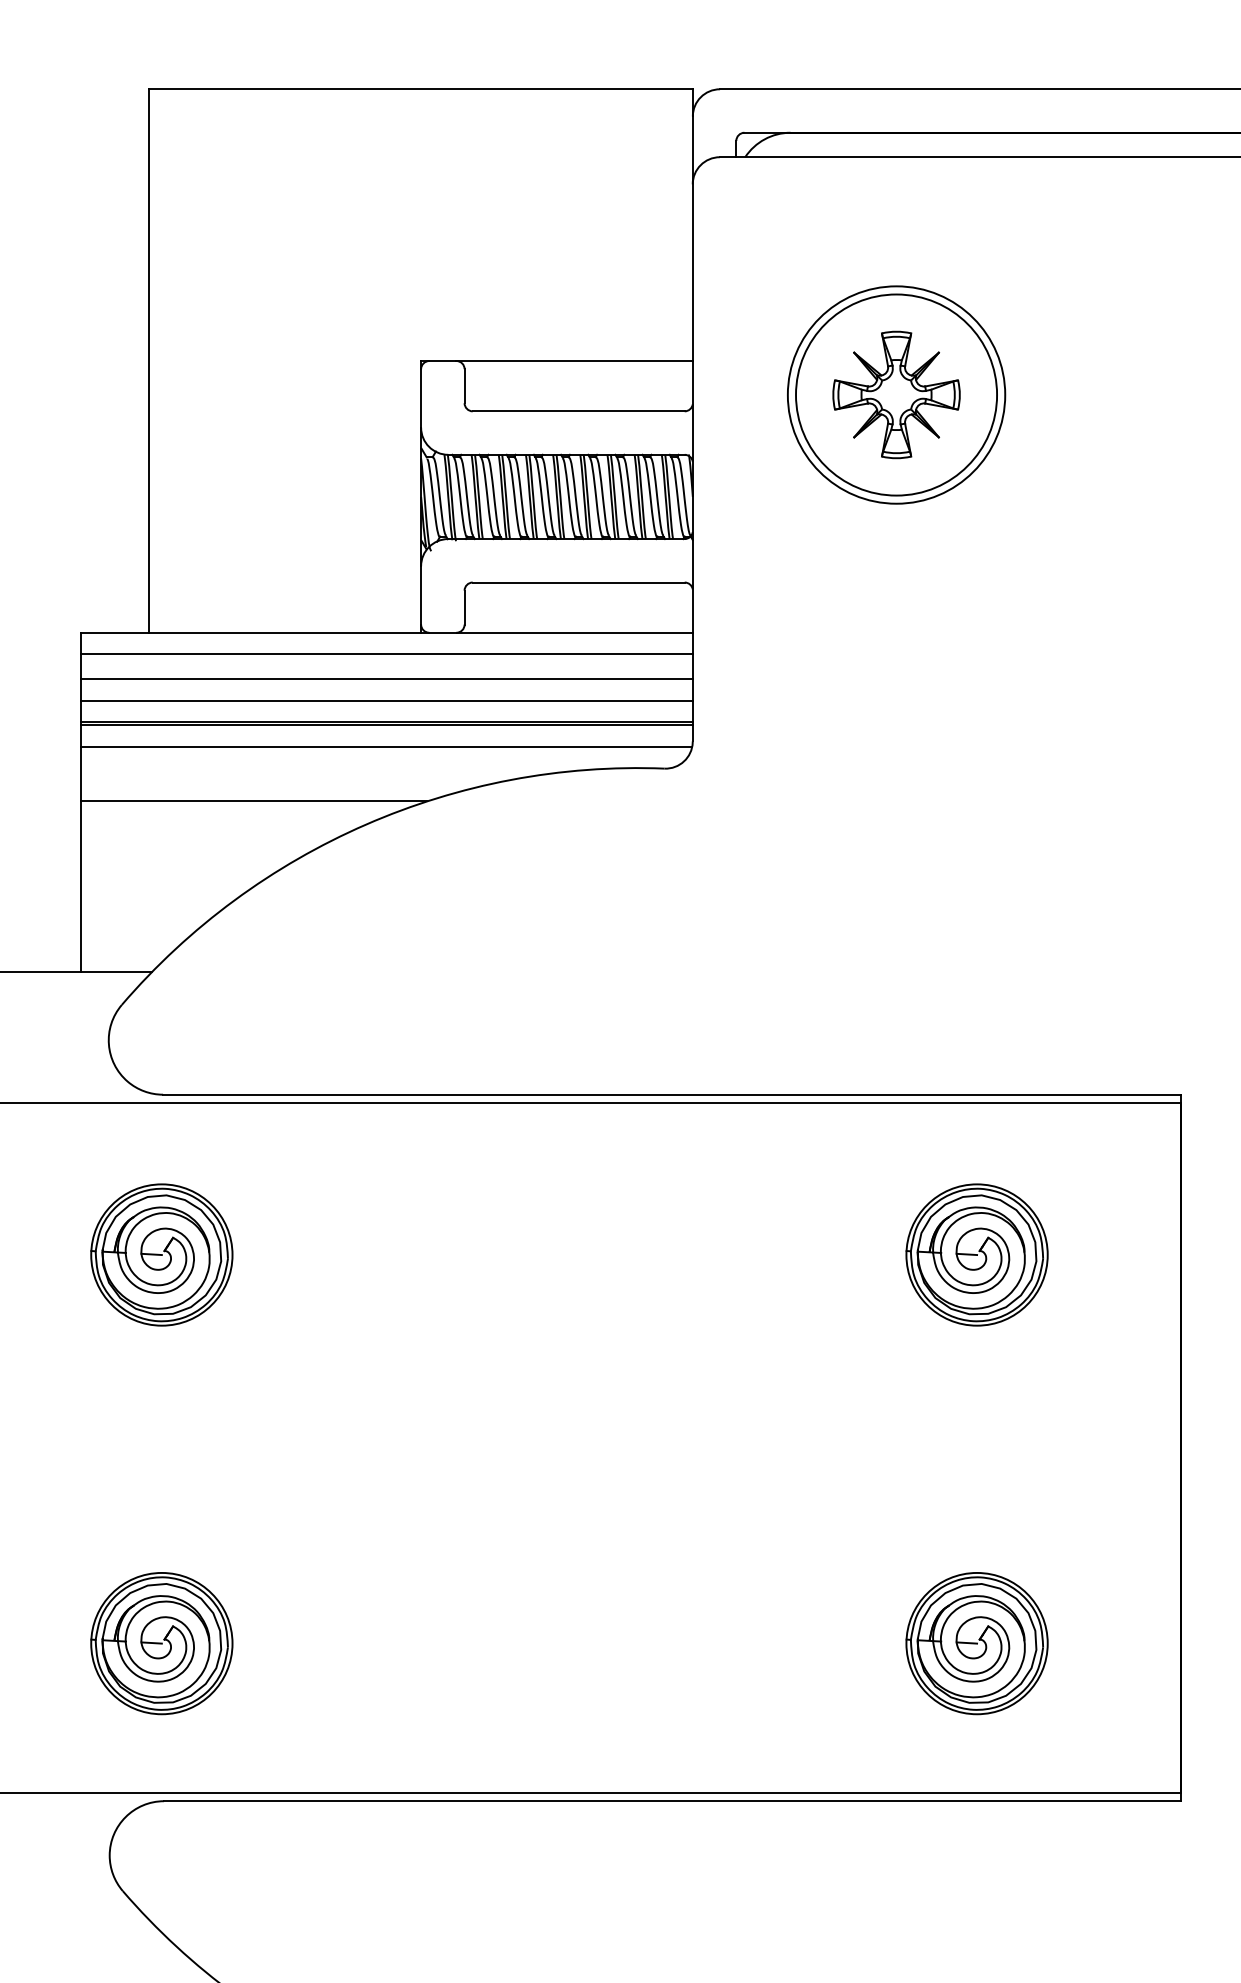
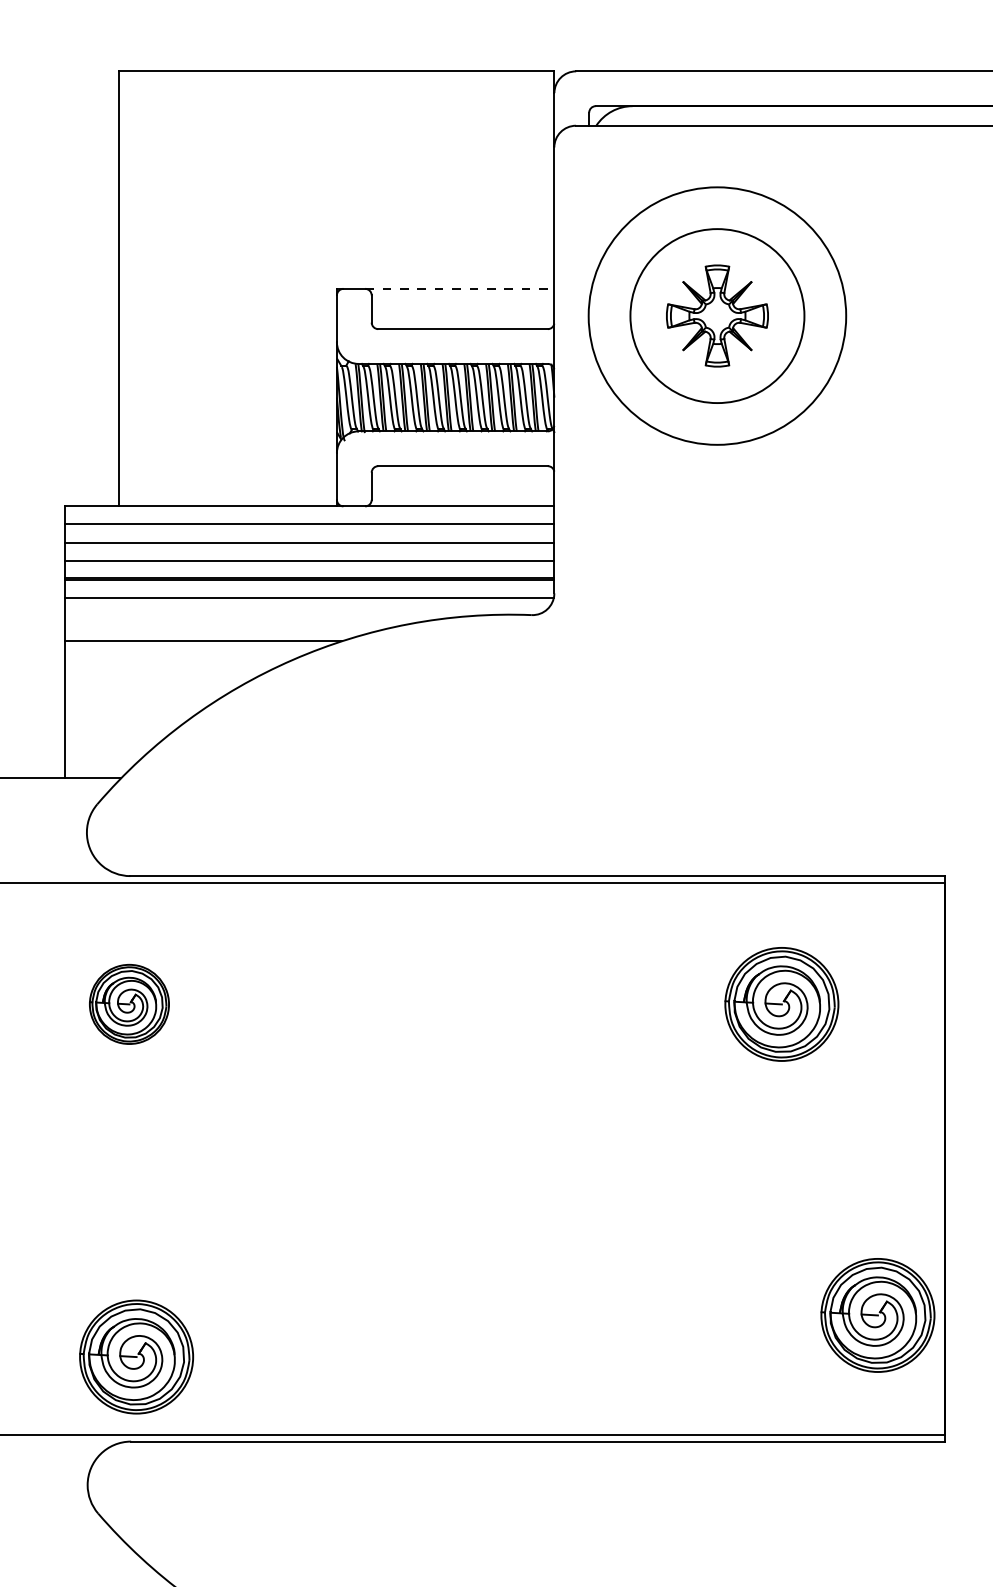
line: (575, 361) -> (460, 289), solid -> dashed
circle: (896, 394) -> (717, 315), size x1.6
part: (161, 1254) -> (129, 1004), size x0.7
part: (161, 1643) -> (136, 1356), moved
part: (976, 1643) -> (877, 1315), moved

